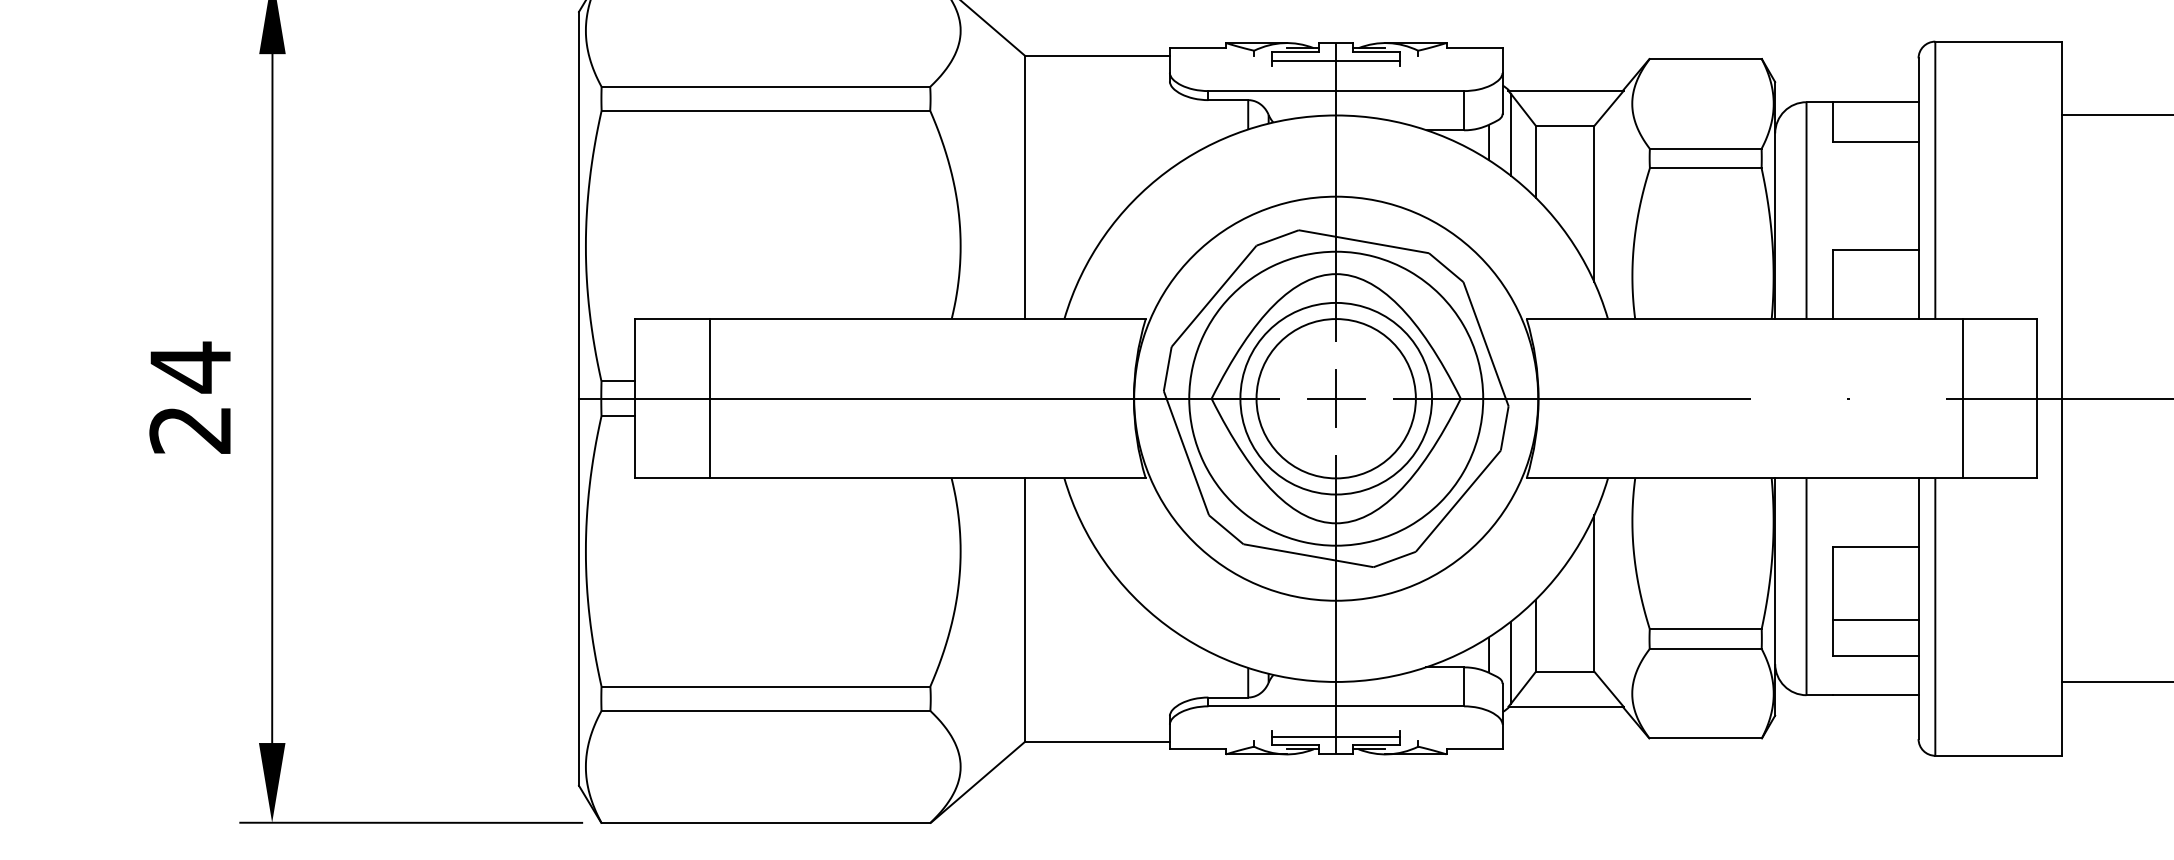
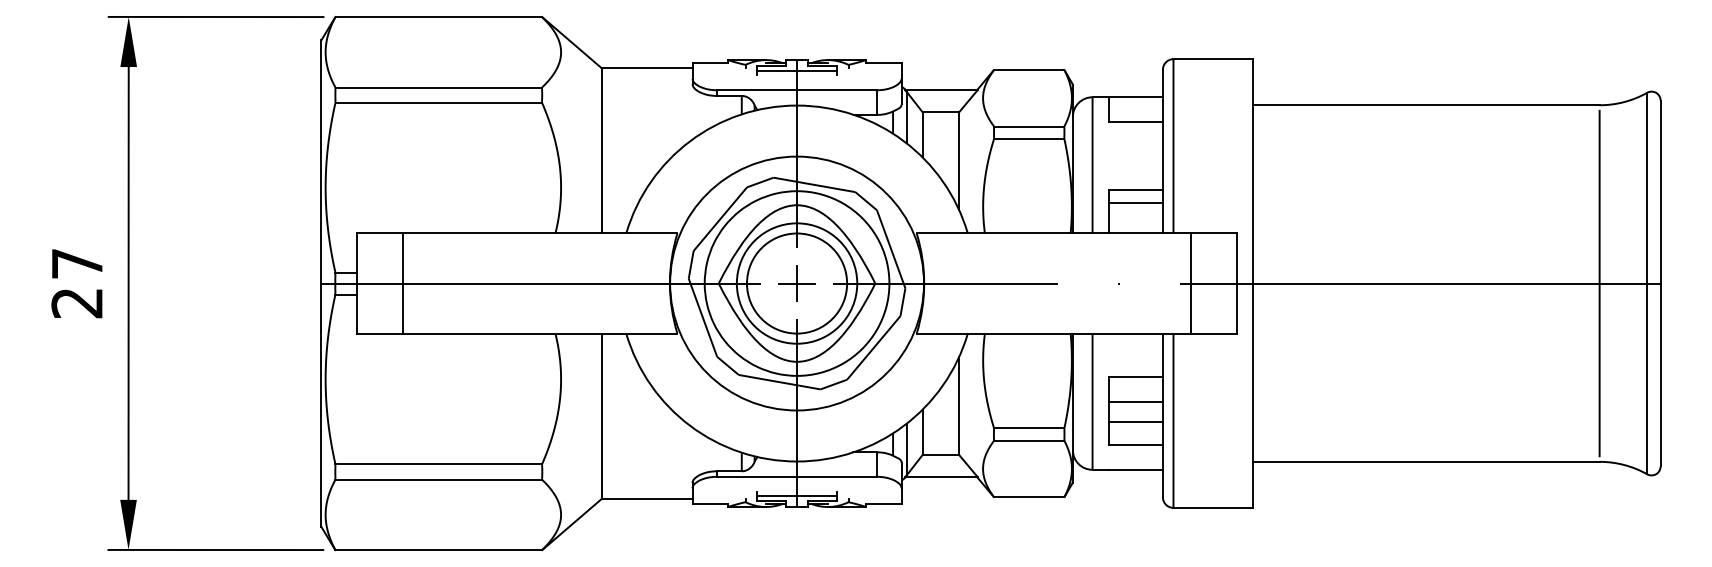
line: (1874, 271) -> (1135, 203), added
text: (190, 366) -> (77, 263), 24 -> 27
line: (1874, 586) -> (1135, 401), added

